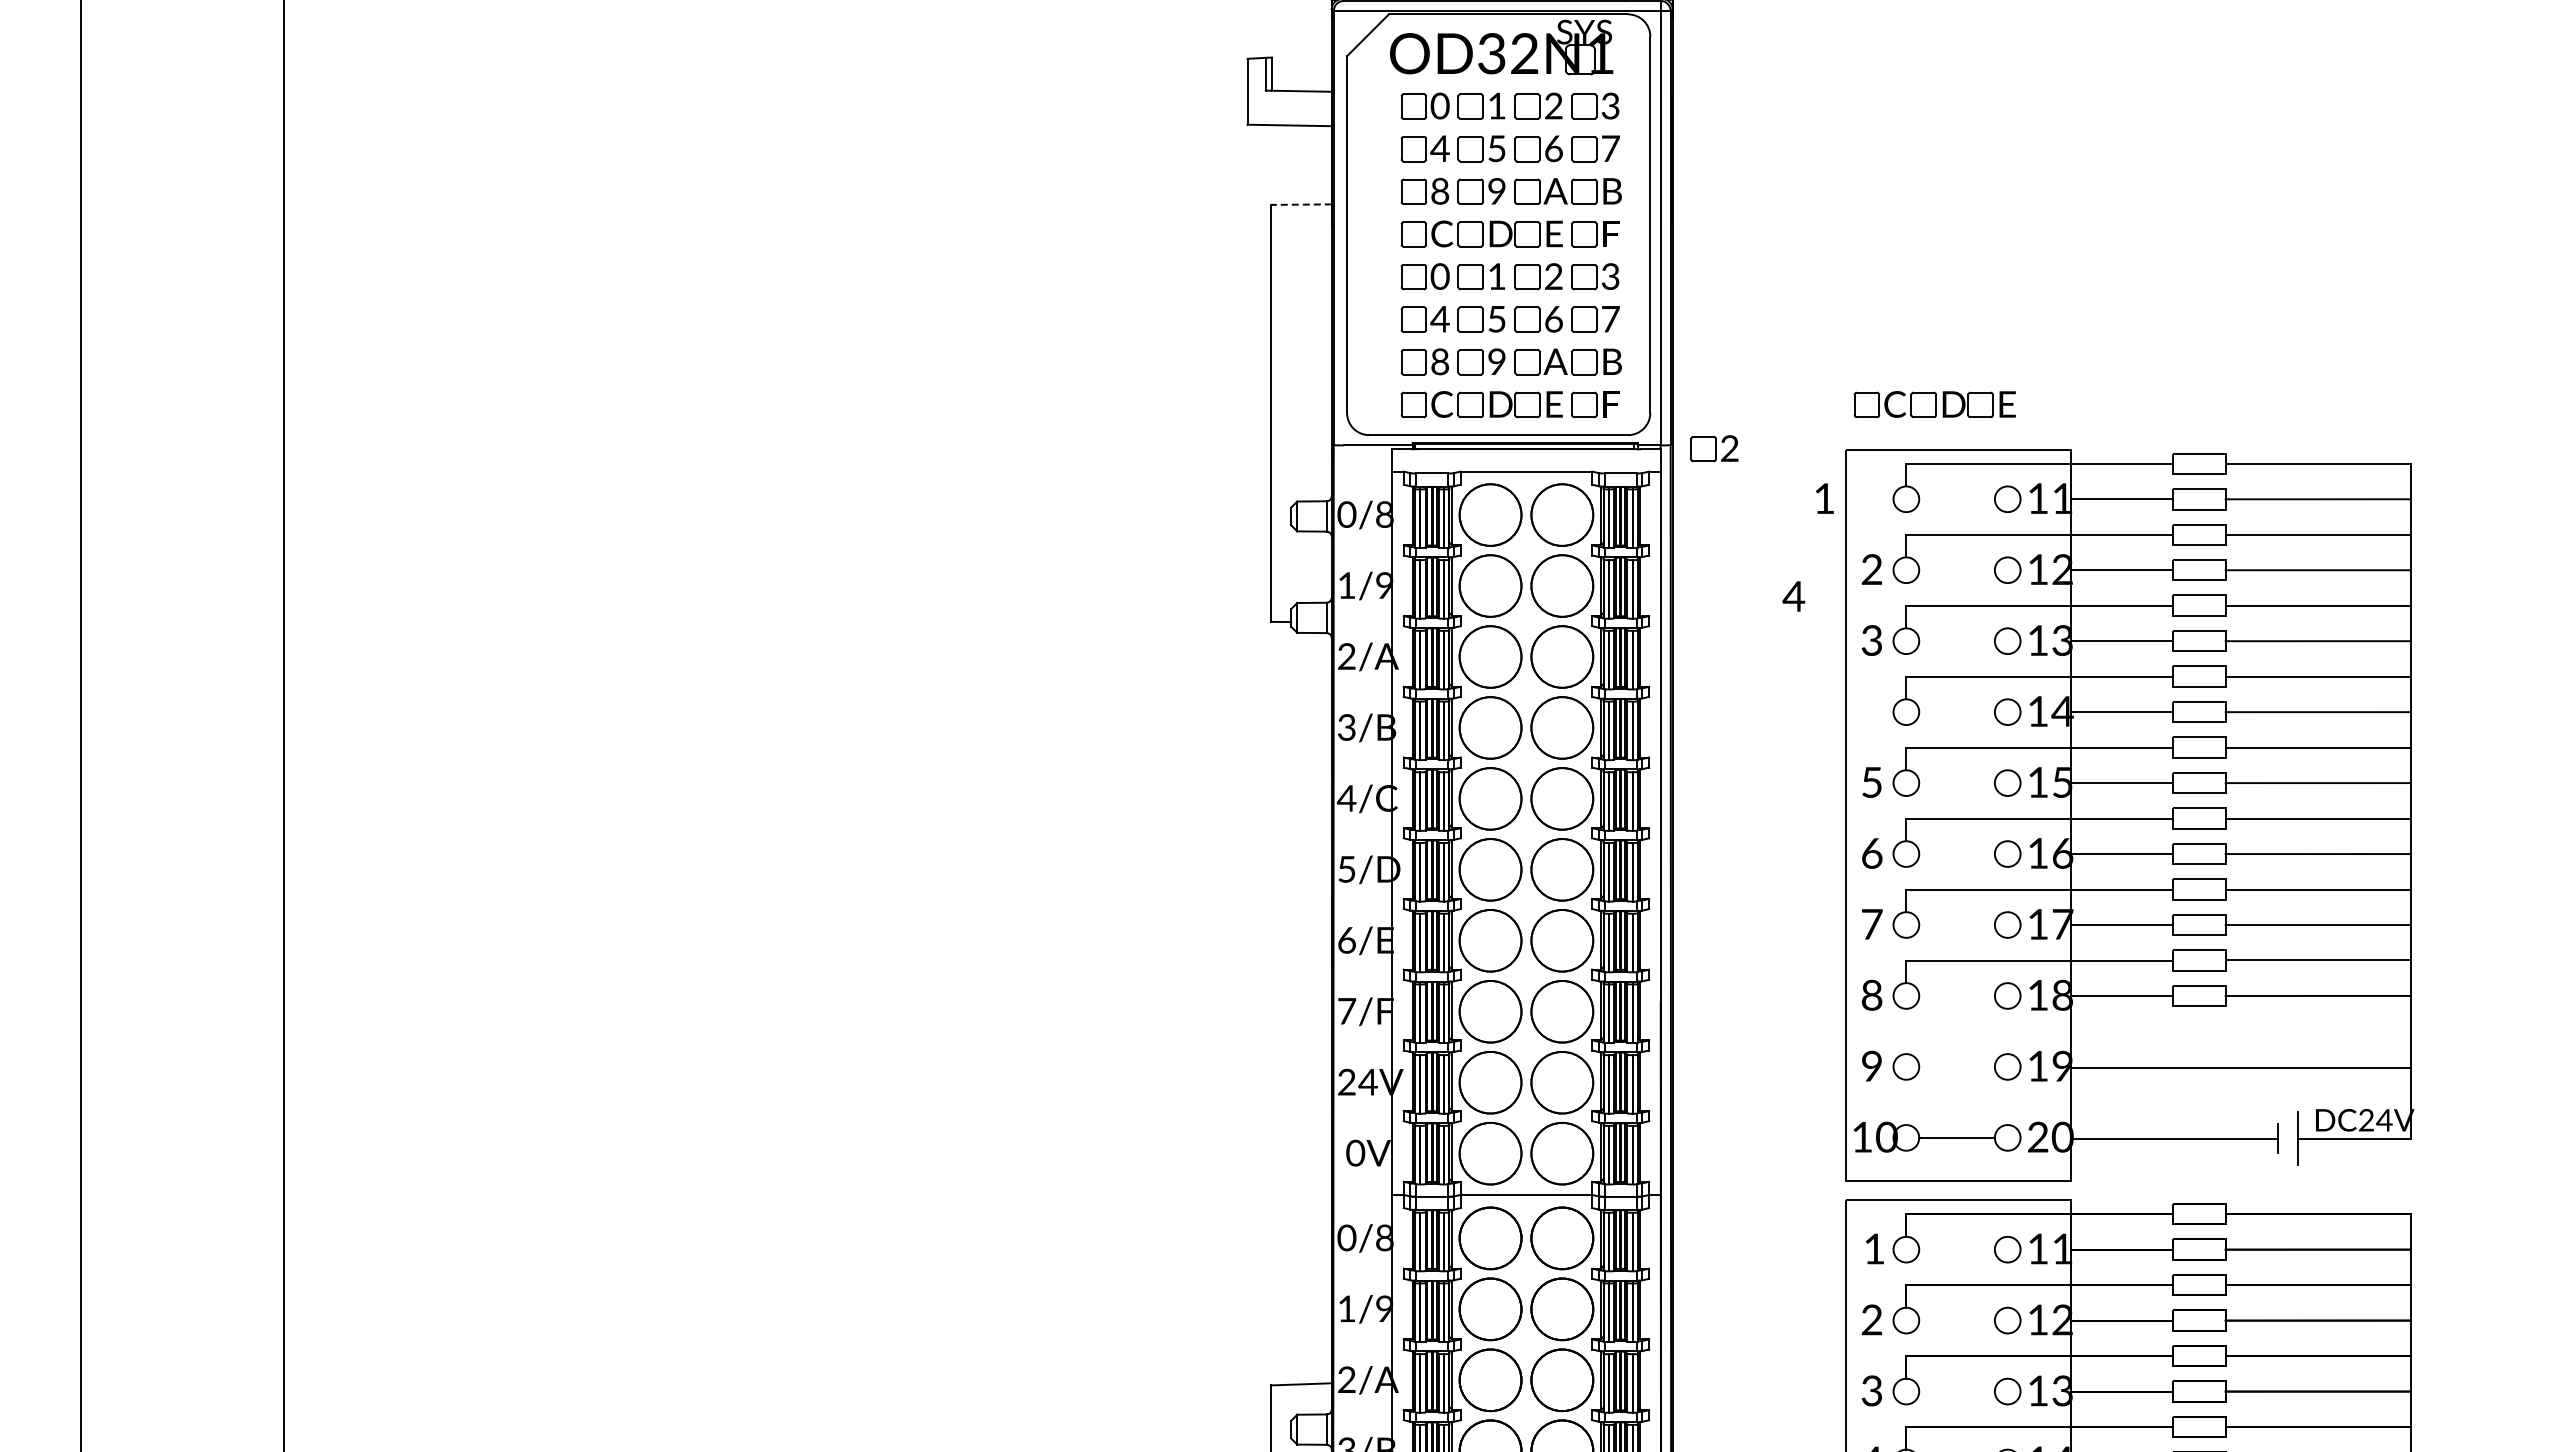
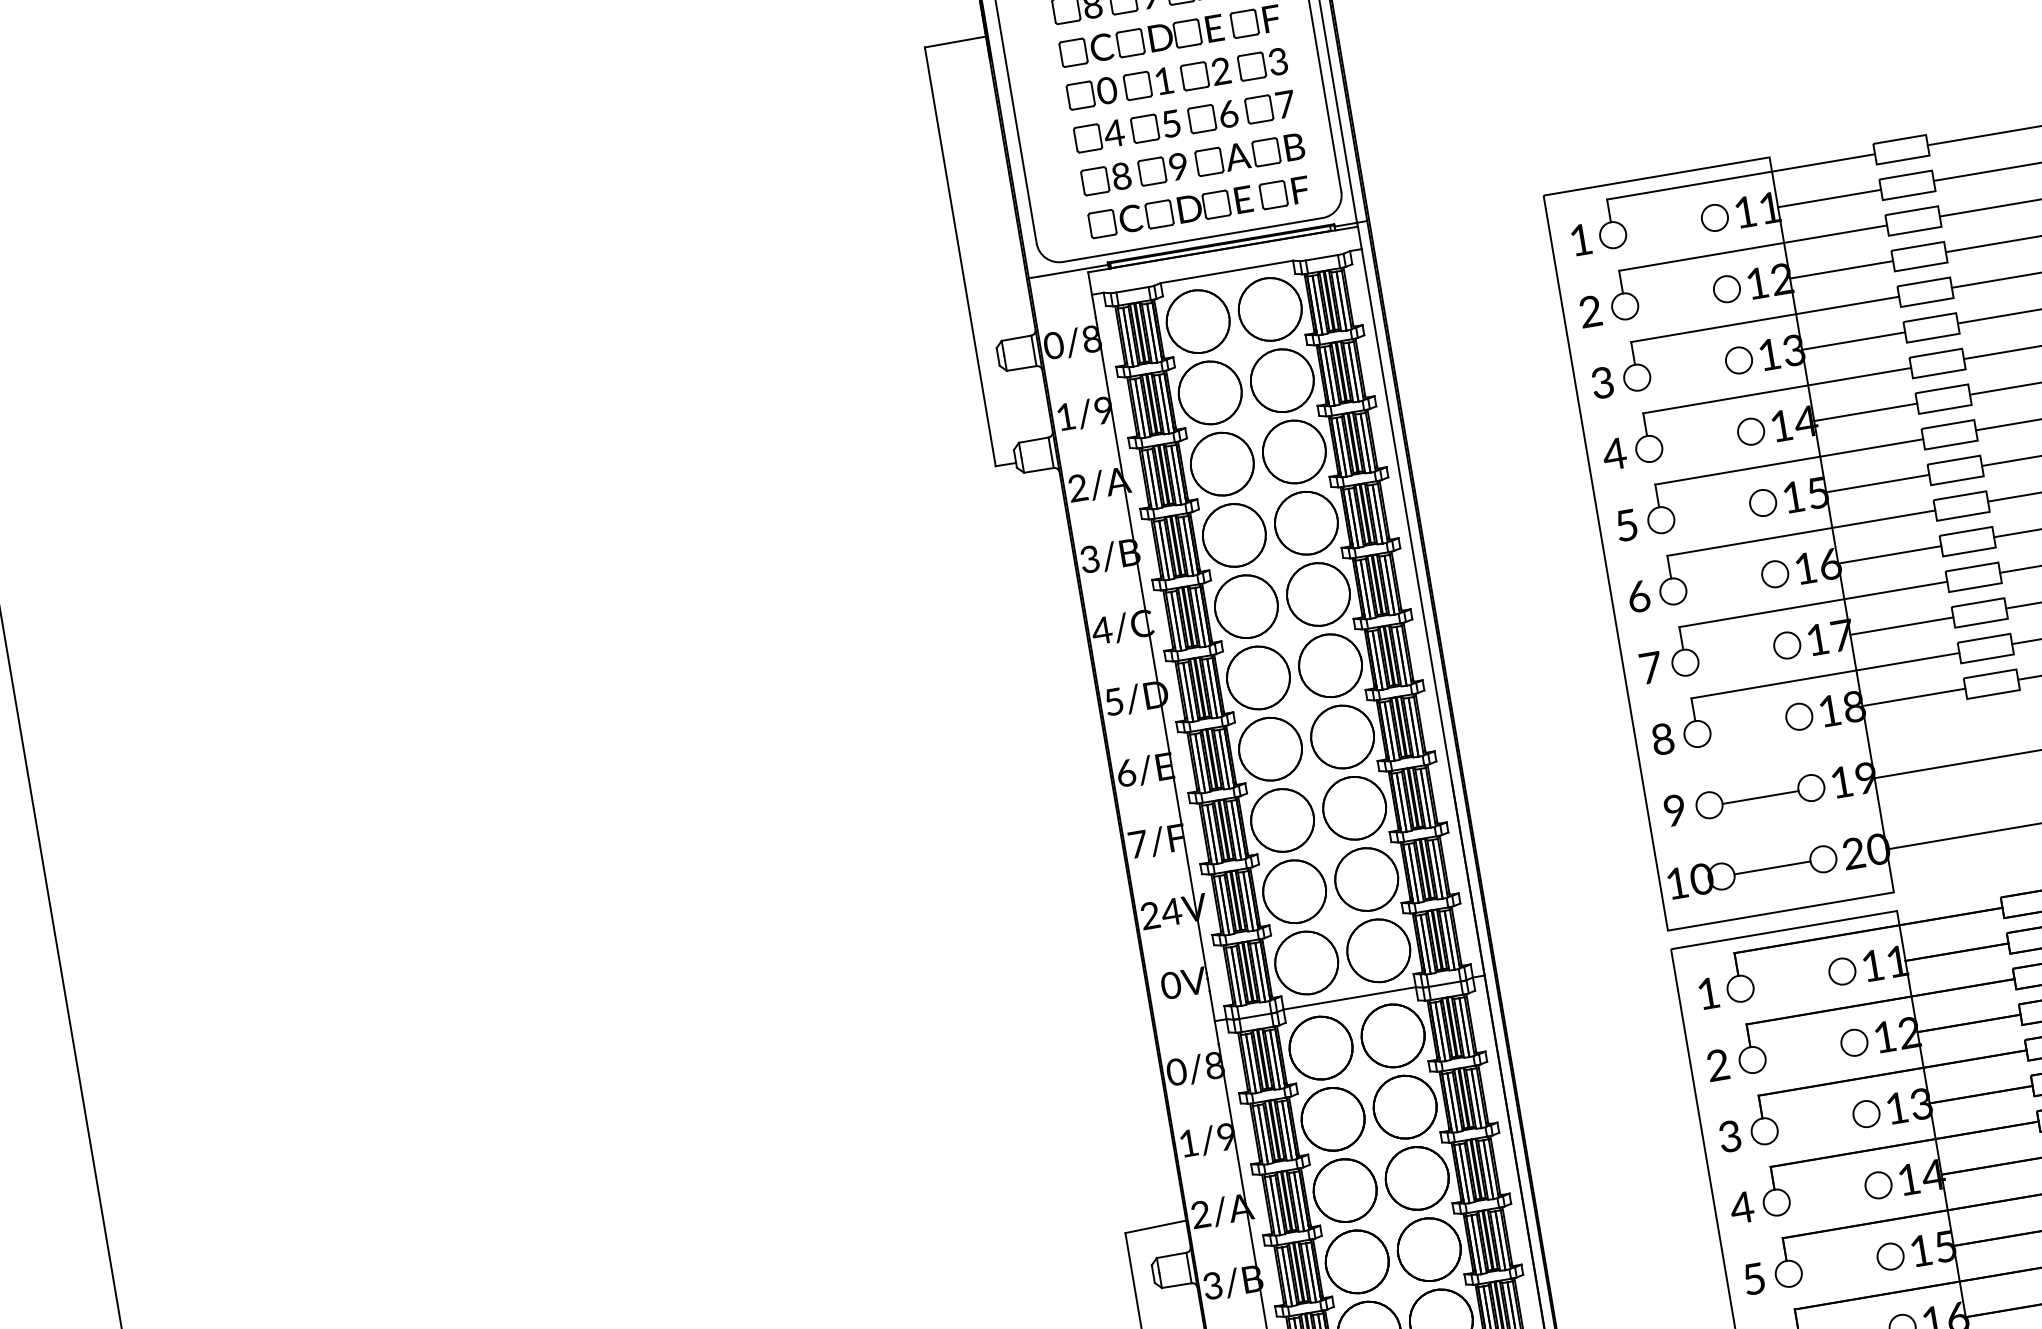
line: (1300, 204) -> (954, 42), dashed -> solid
part: (1934, 404) -> (1625, 135), removed
part: (1714, 448) -> (1411, 216), removed
text: (1824, 498) -> (1580, 239), moved
text: (1793, 596) -> (1614, 454), moved
line: (1956, 1067) -> (1760, 797), added

